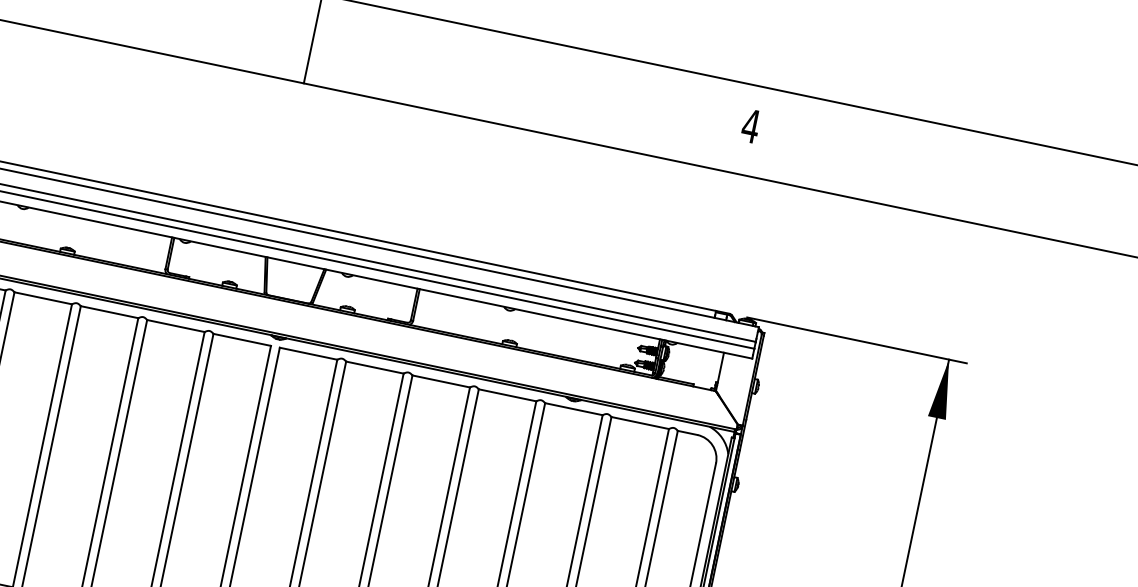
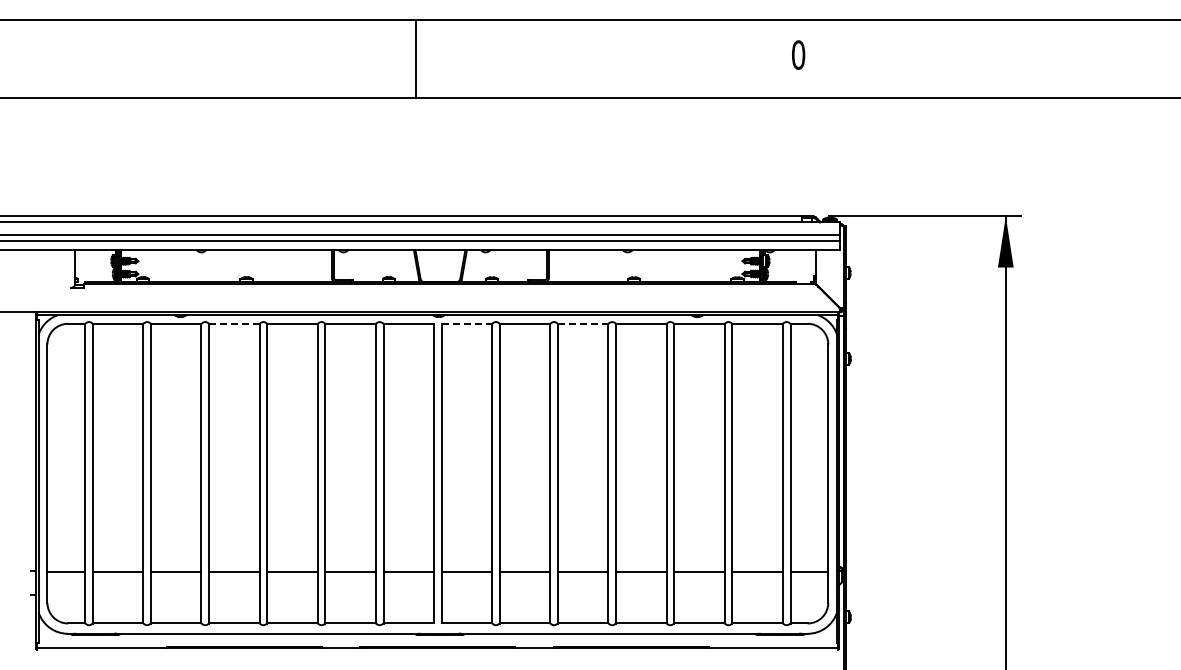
text: (751, 125) -> (798, 54), 4 -> 0
line: (43, 298) -> (234, 323), solid -> dashed
line: (309, 353) -> (467, 323), solid -> dashed
line: (441, 381) -> (583, 323), solid -> dashed

